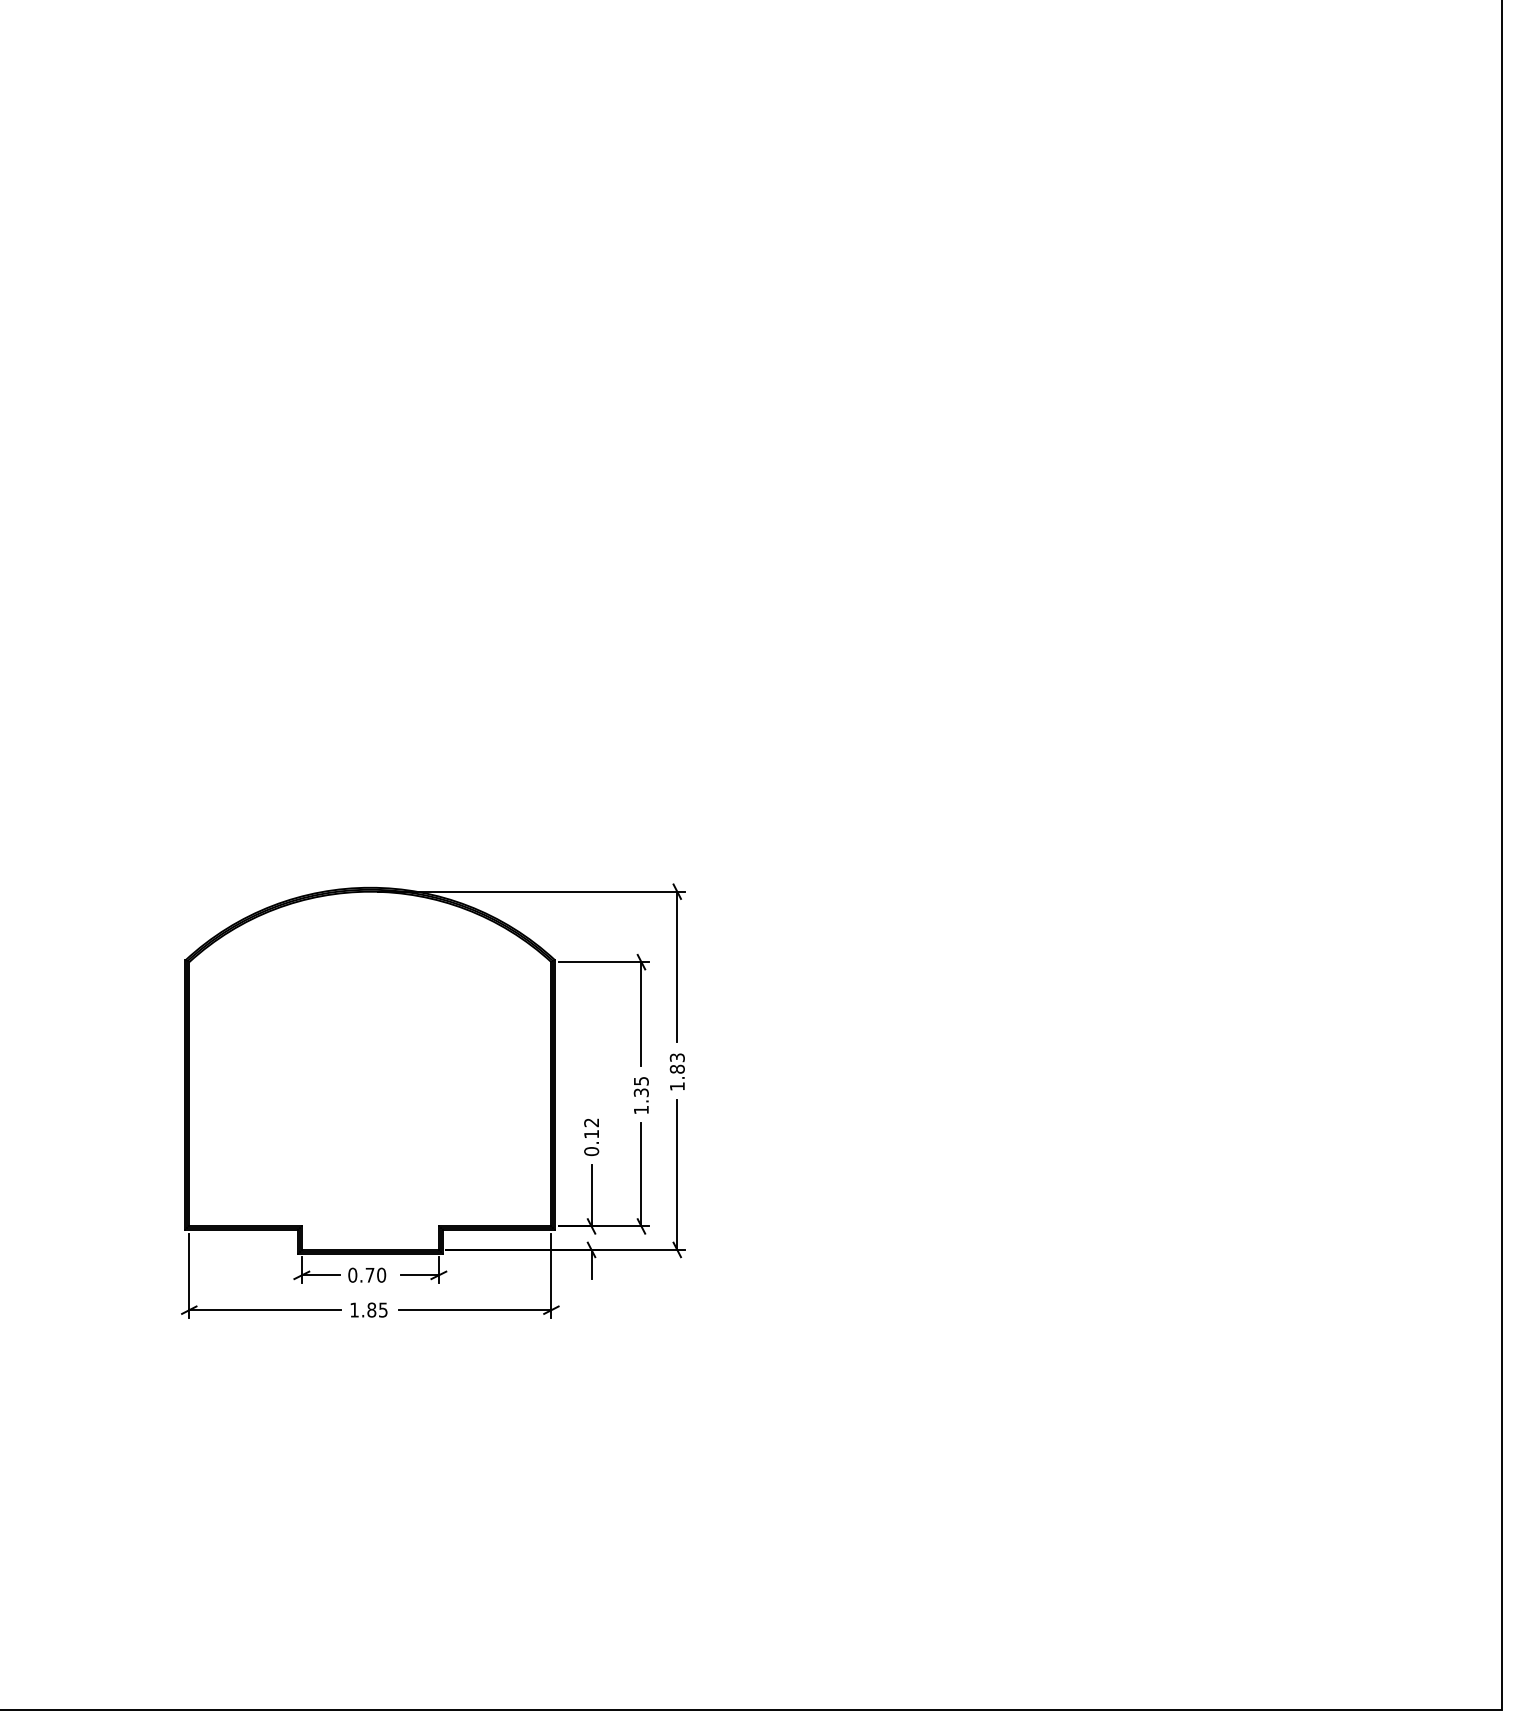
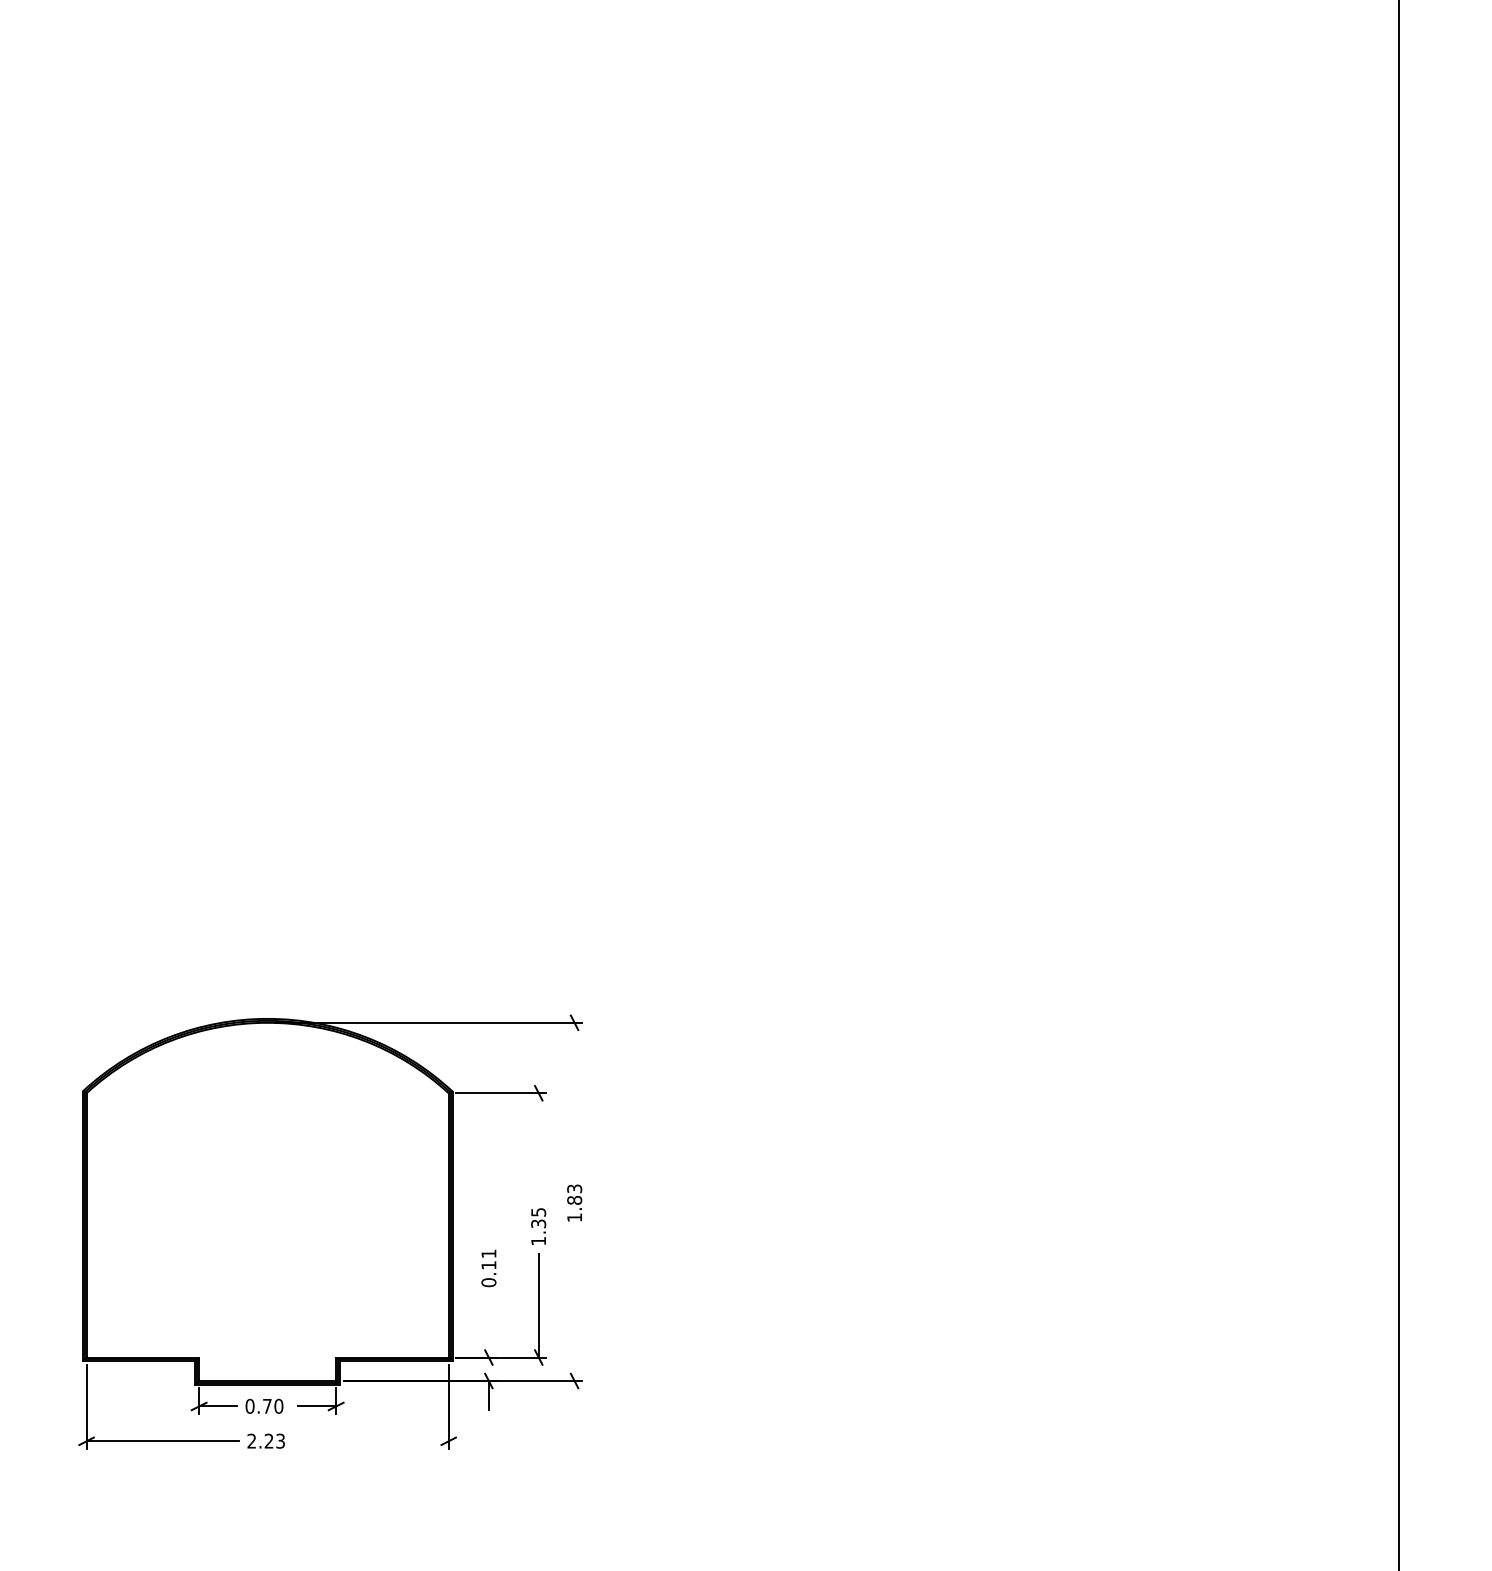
line: (677, 966) -> (574, 1097), removed
line: (641, 1013) -> (538, 1144), removed
text: (591, 1122) -> (488, 1253), 0.12 -> 0.11
line: (677, 1174) -> (574, 1305), removed
line: (591, 1195) -> (488, 1326), removed
text: (368, 1309) -> (265, 1440), 1.85 -> 2.23
line: (475, 1310) -> (372, 1441), removed

